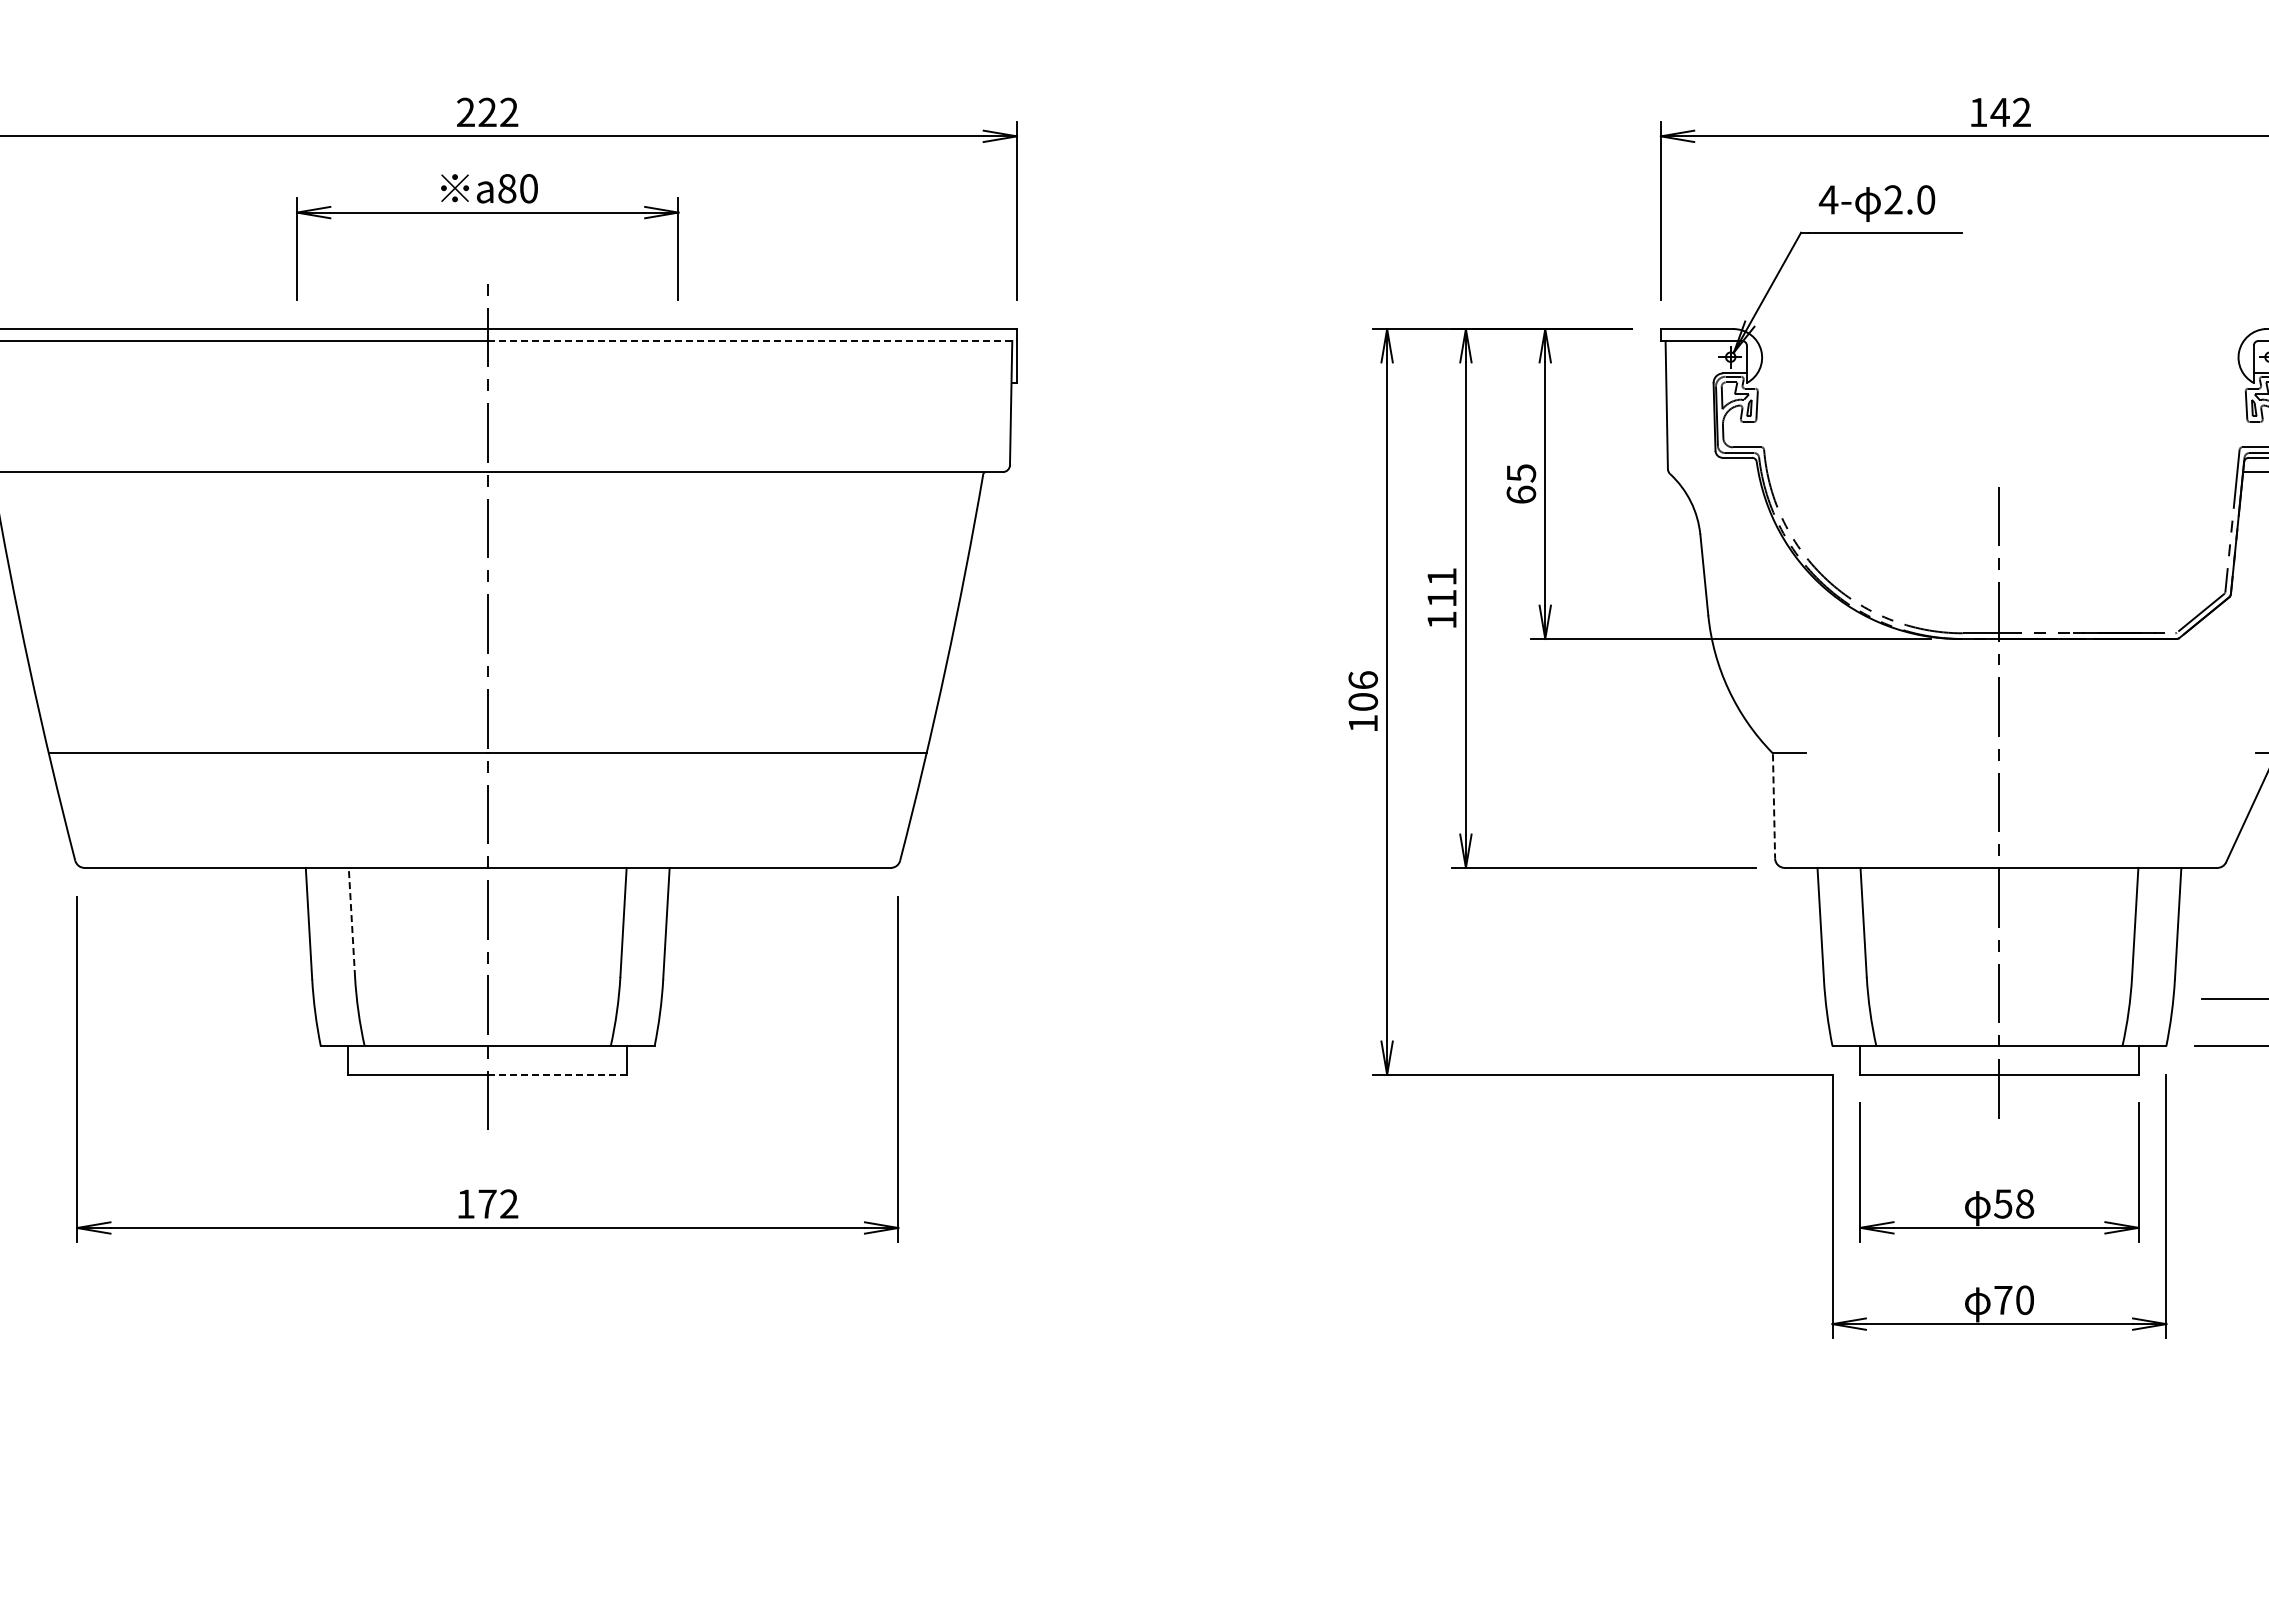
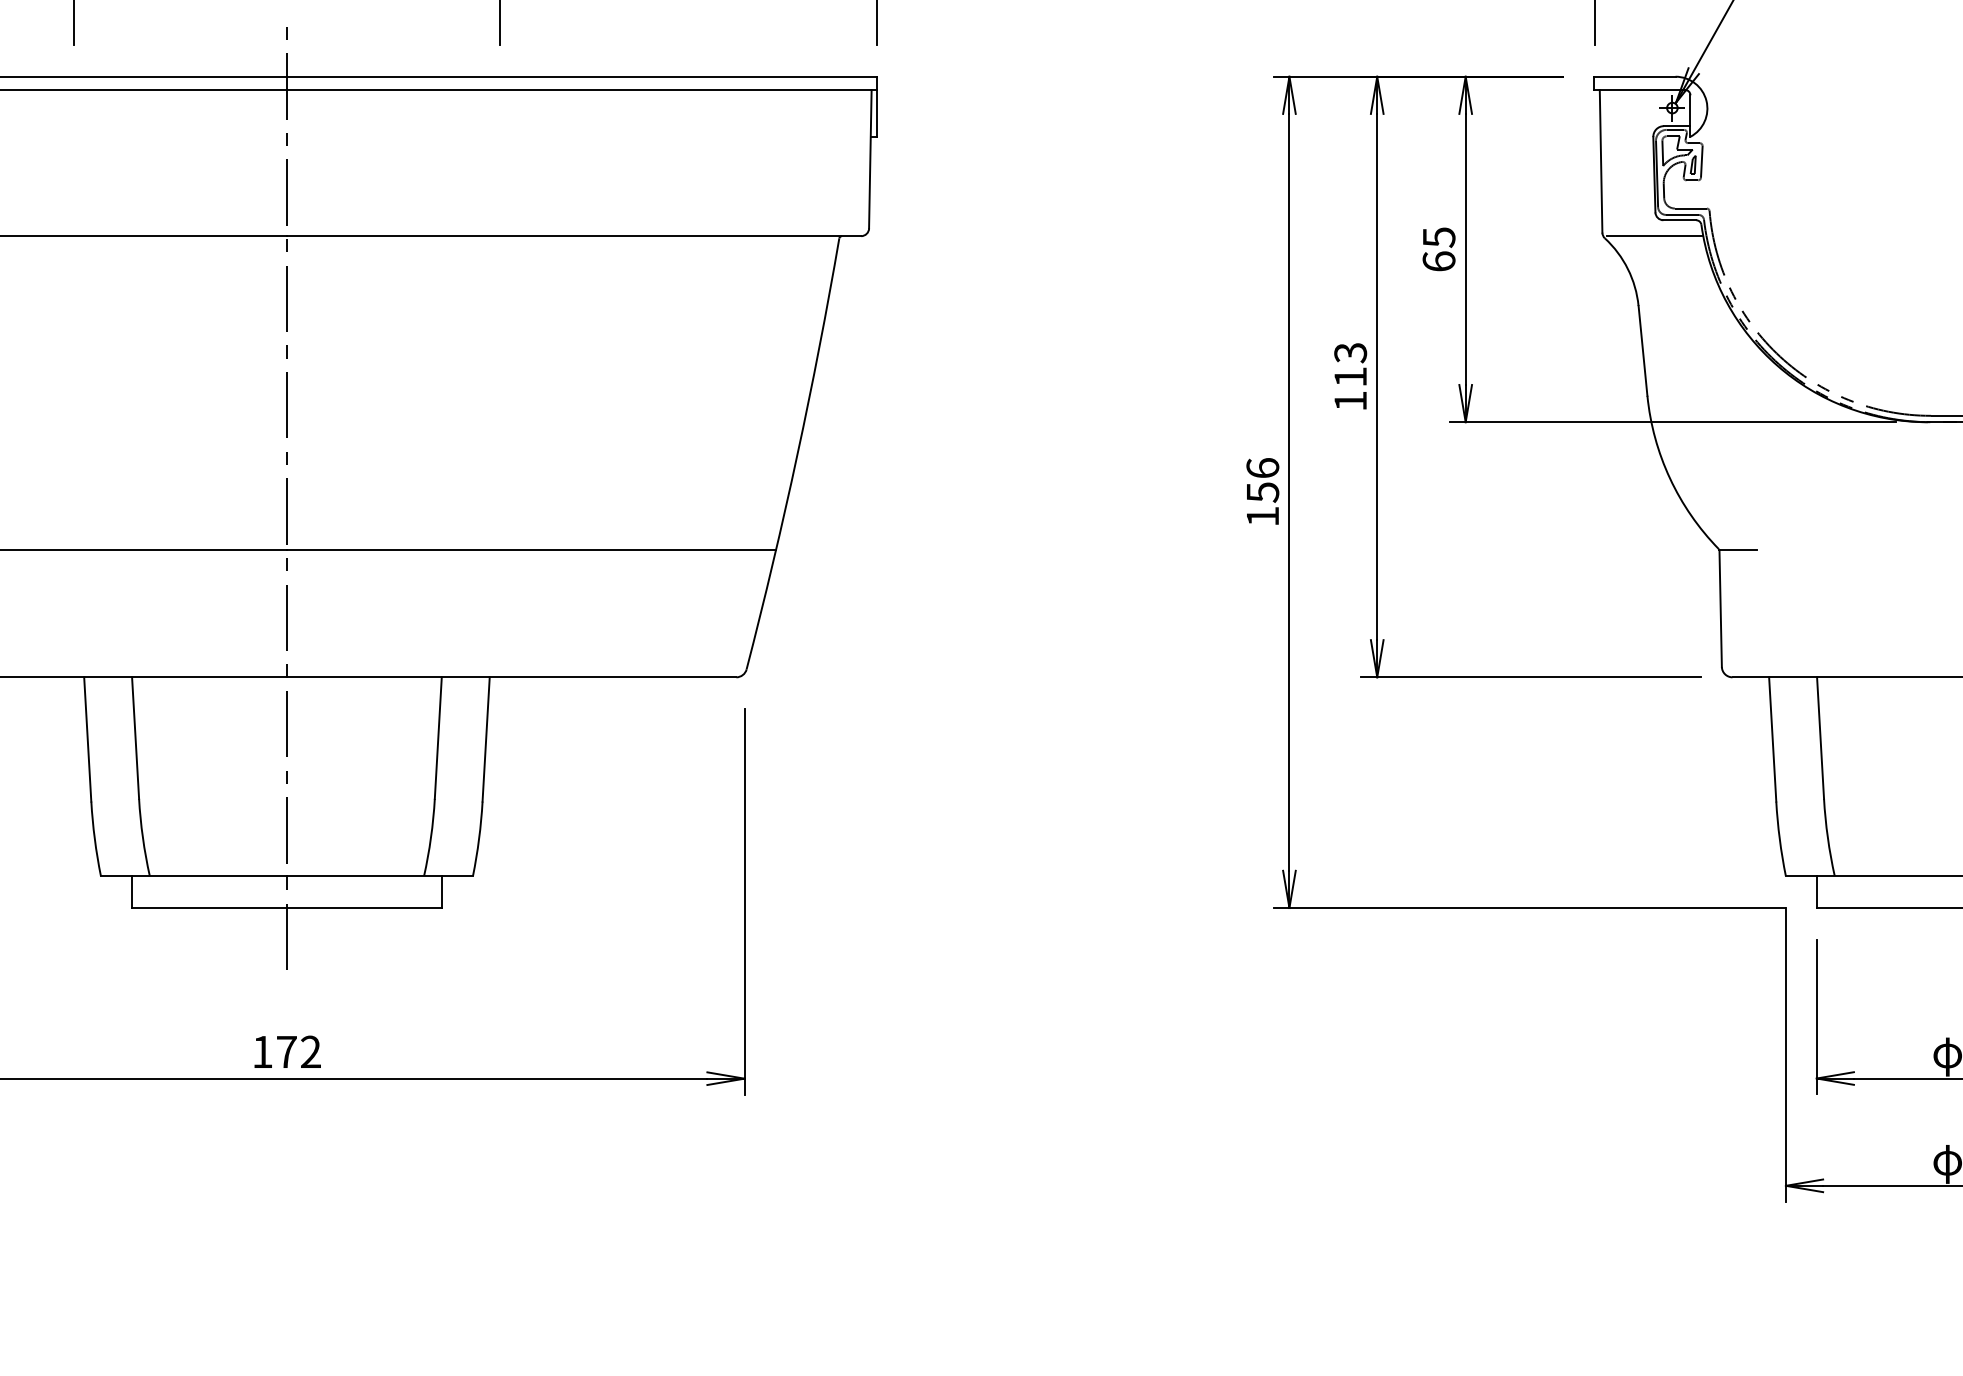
line: (752, 340) -> (582, 89), dashed -> solid
line: (1715, 472) -> (1655, 236), added
text: (1441, 577) -> (1350, 353), 111 -> 113
text: (1362, 702) -> (1261, 492), 106 -> 156
line: (1774, 806) -> (1721, 608), dashed -> solid
line: (351, 922) -> (135, 738), dashed -> solid
line: (557, 1074) -> (364, 907), dashed -> solid

